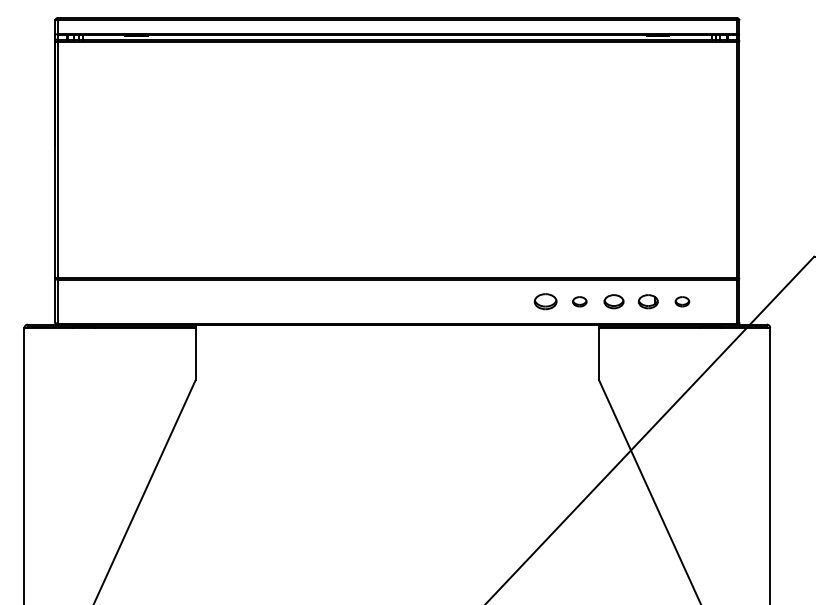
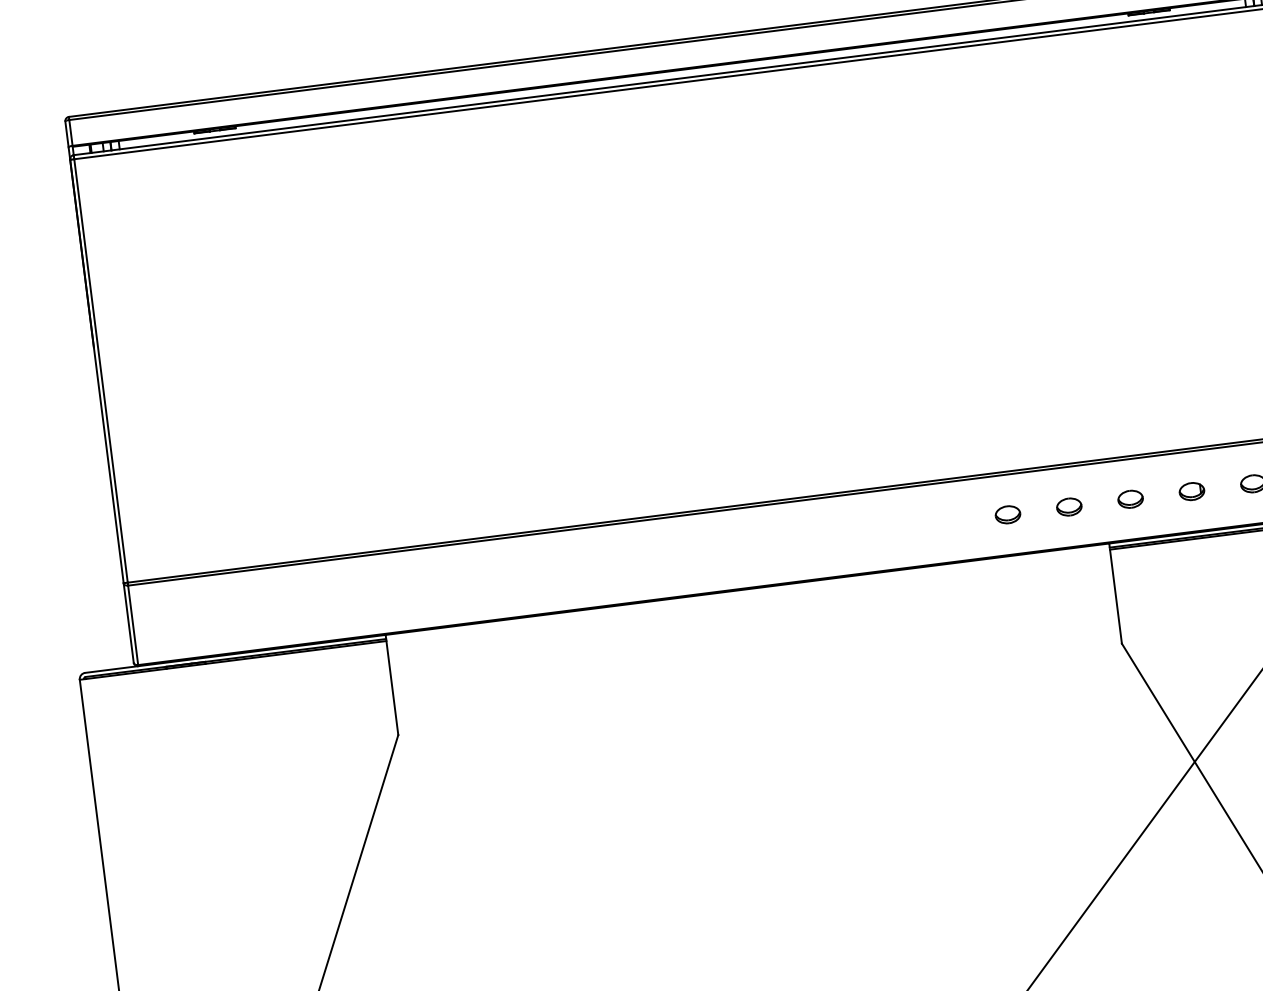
part: (545, 301) -> (1007, 514), size x0.62
part: (613, 301) -> (1129, 498), size x0.71
part: (647, 301) -> (1190, 491), size x0.71

